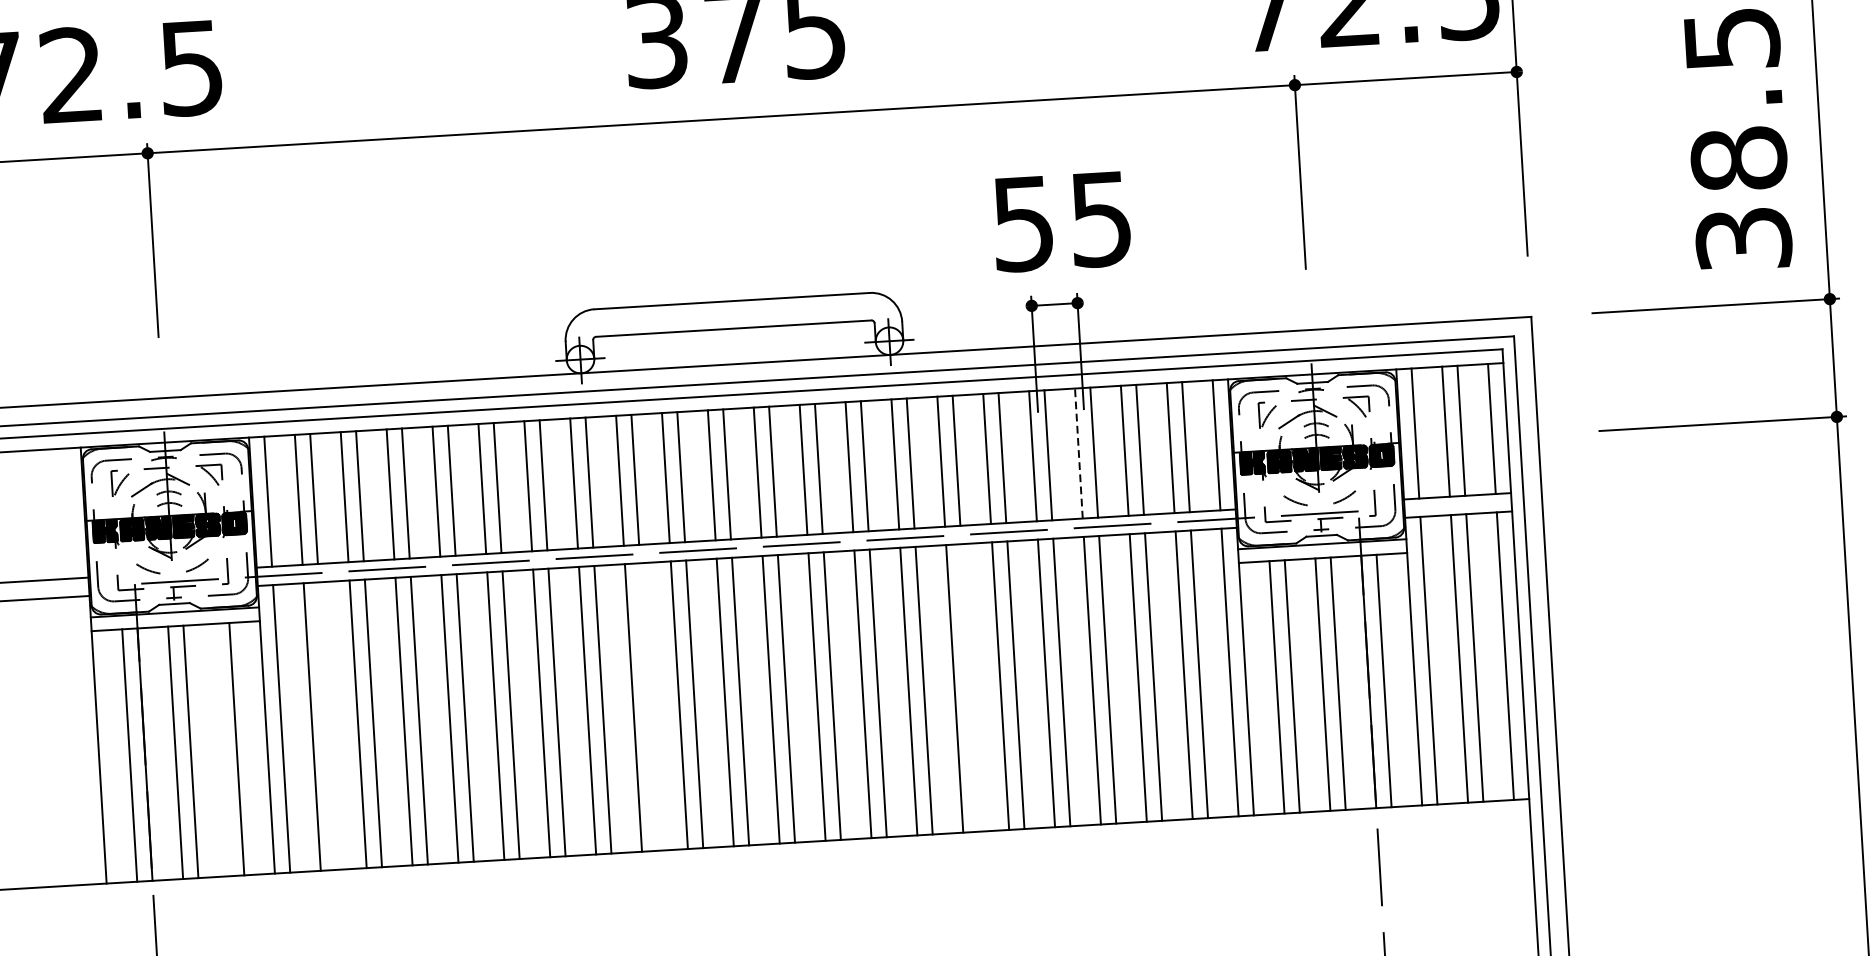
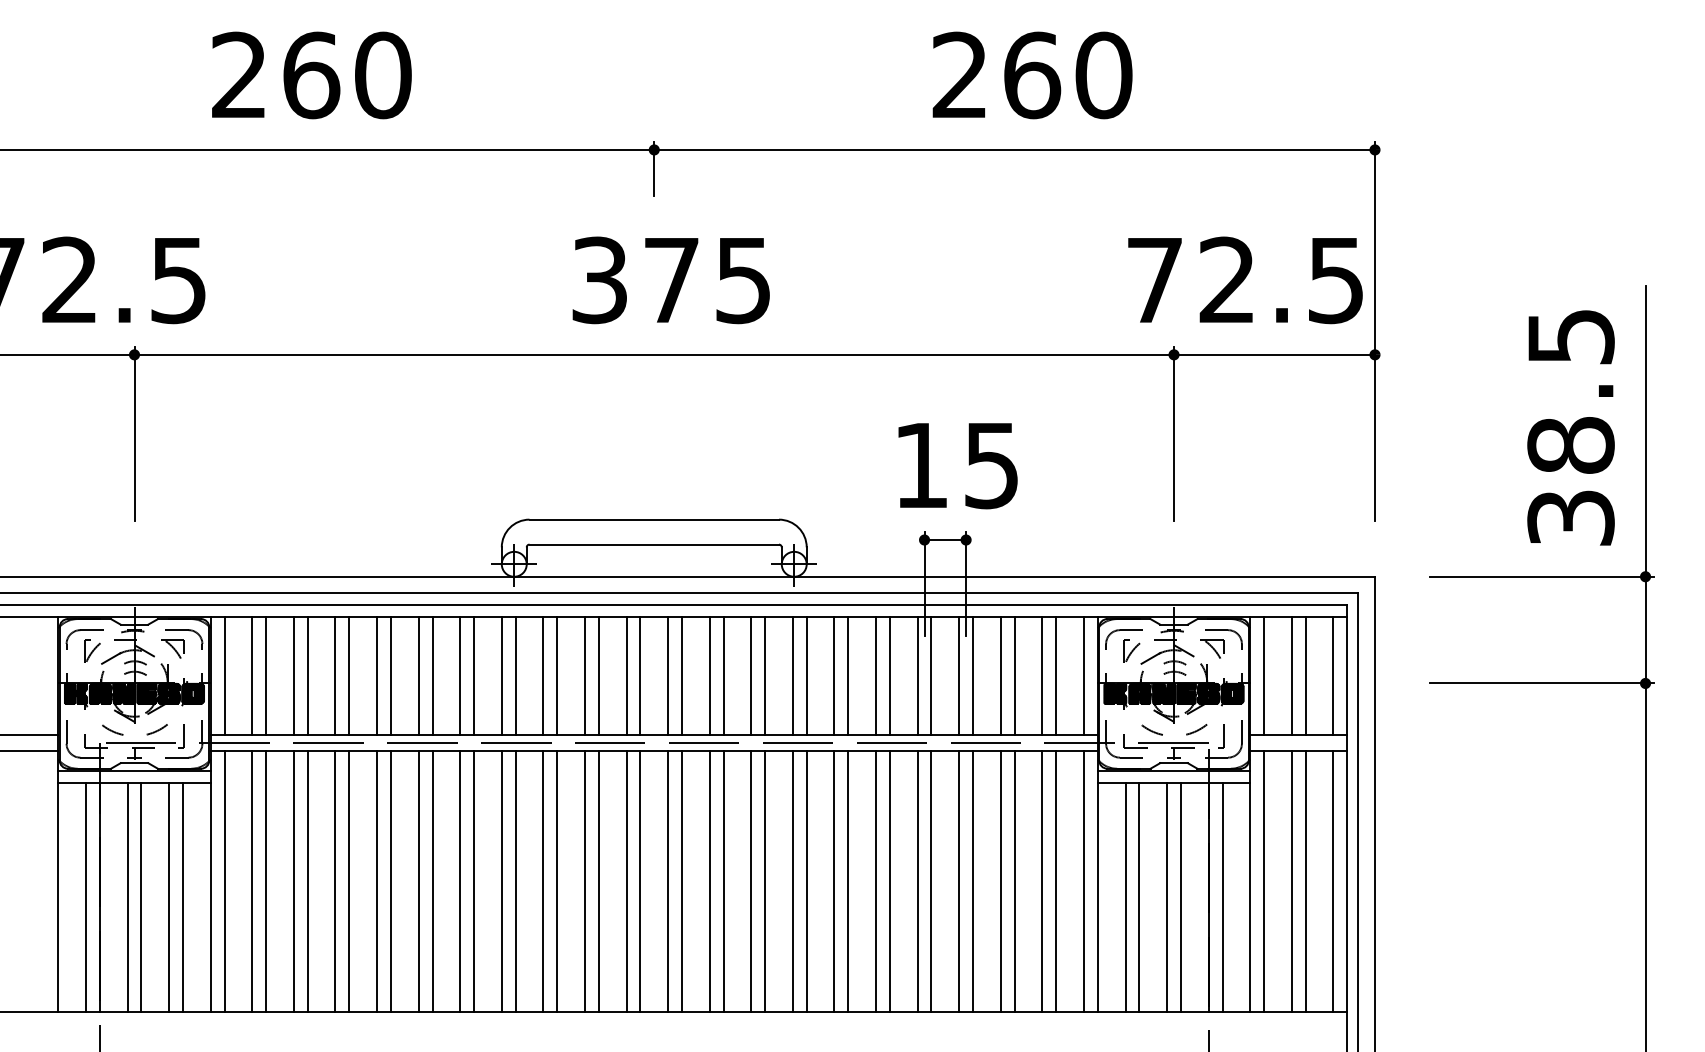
text: (1023, 224) -> (921, 466), 55 -> 15
line: (1079, 453) -> (959, 675), dashed -> solid
line: (970, 687) -> (848, 881), added
line: (649, 706) -> (557, 881), added
line: (327, 725) -> (266, 881), added
line: (221, 749) -> (169, 897), added

